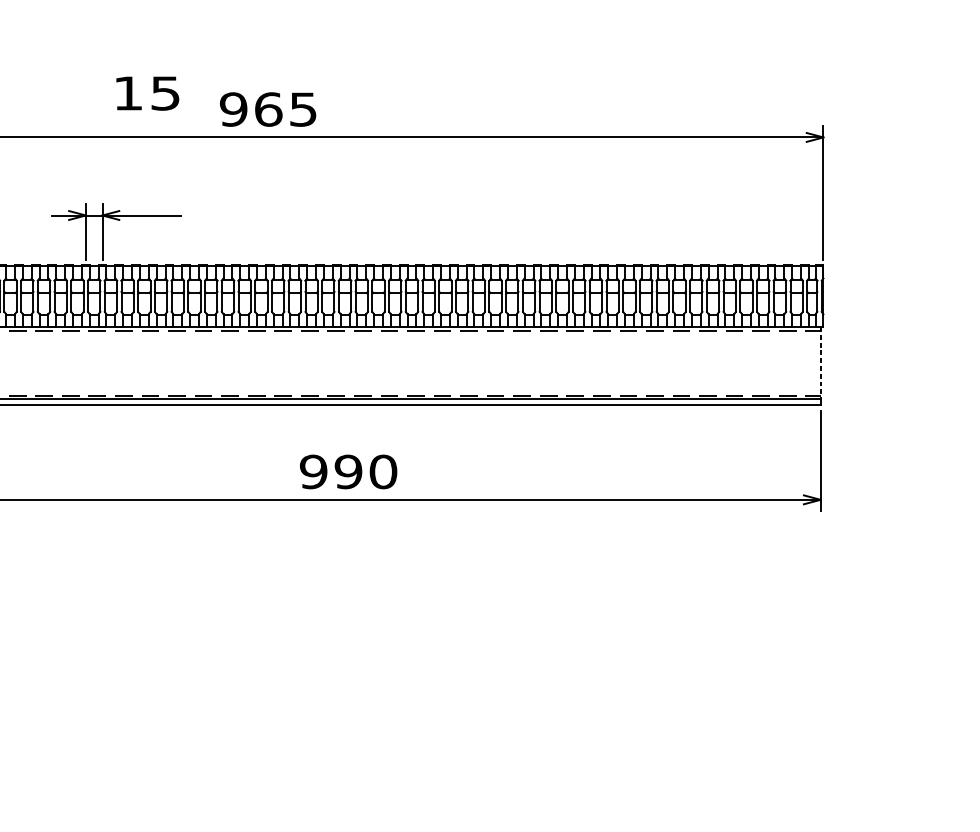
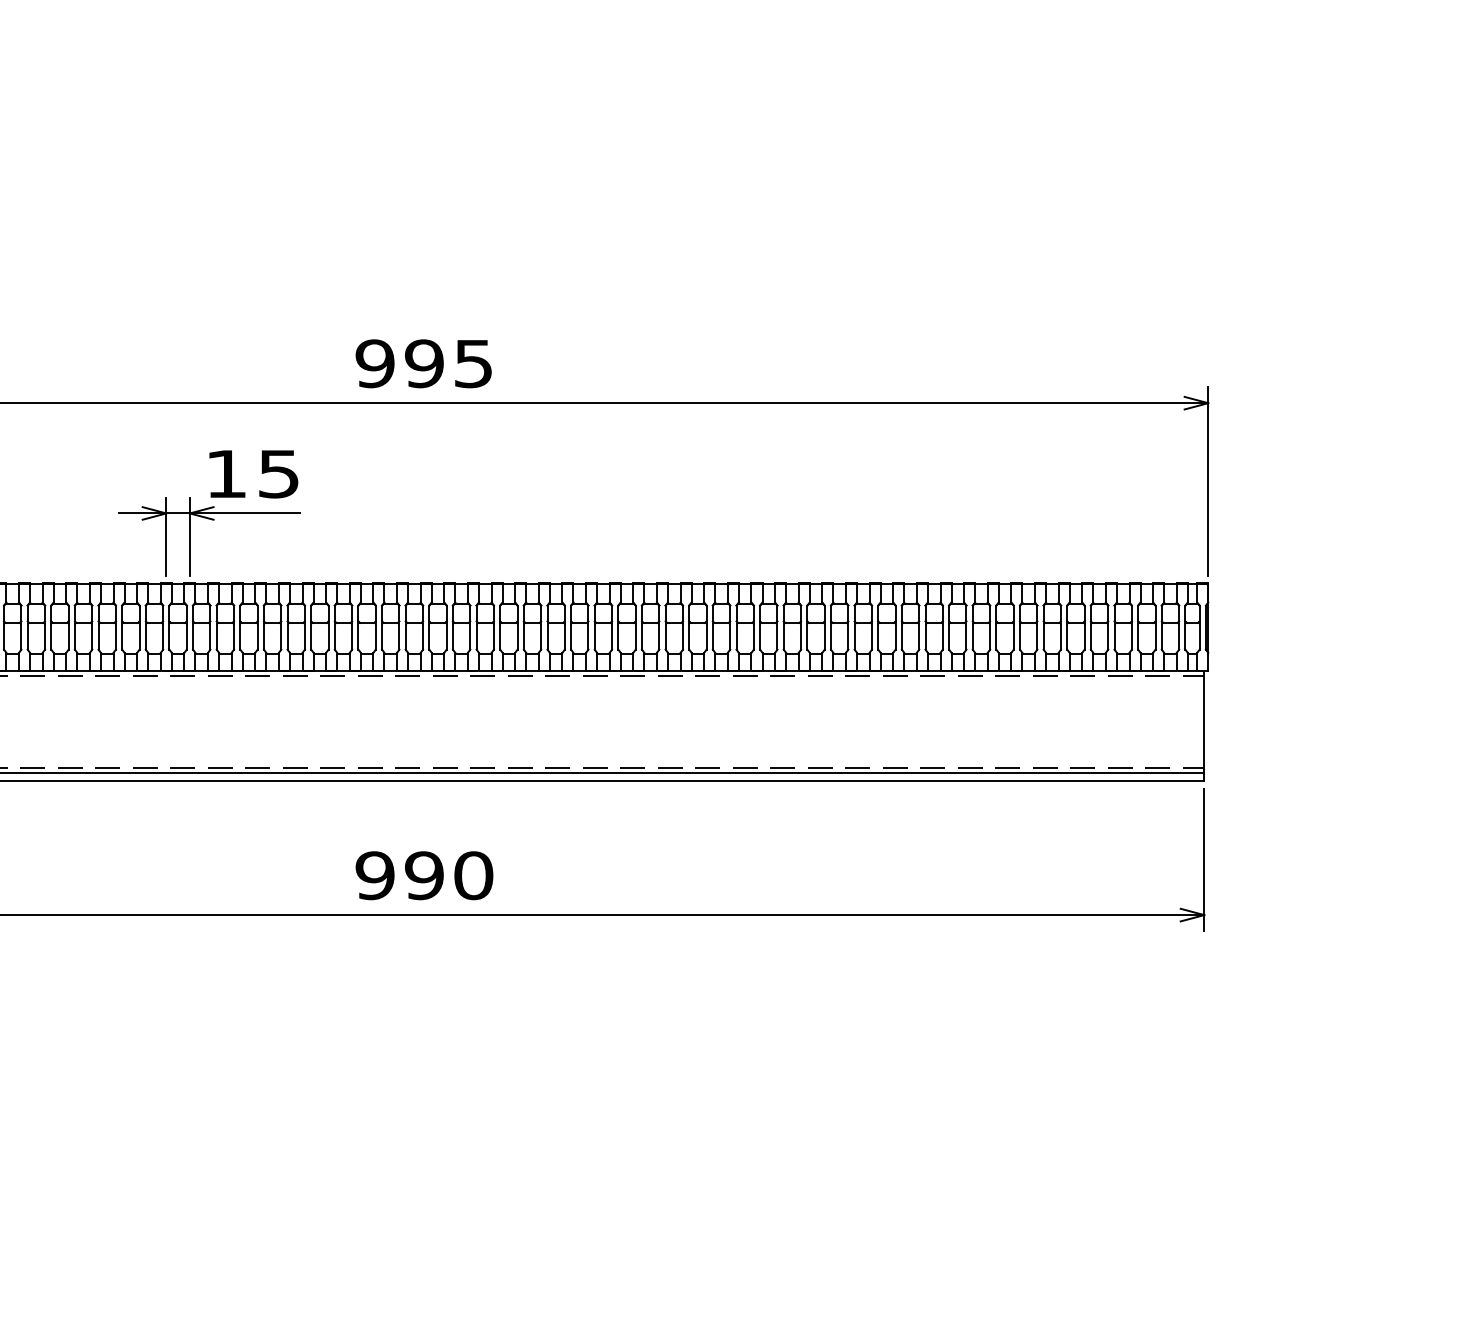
text: (147, 93) -> (253, 474), moved
text: (268, 109) -> (424, 363), 965 -> 995
line: (820, 363) -> (1204, 722), dashed -> solid
text: (348, 471) -> (424, 875), moved

